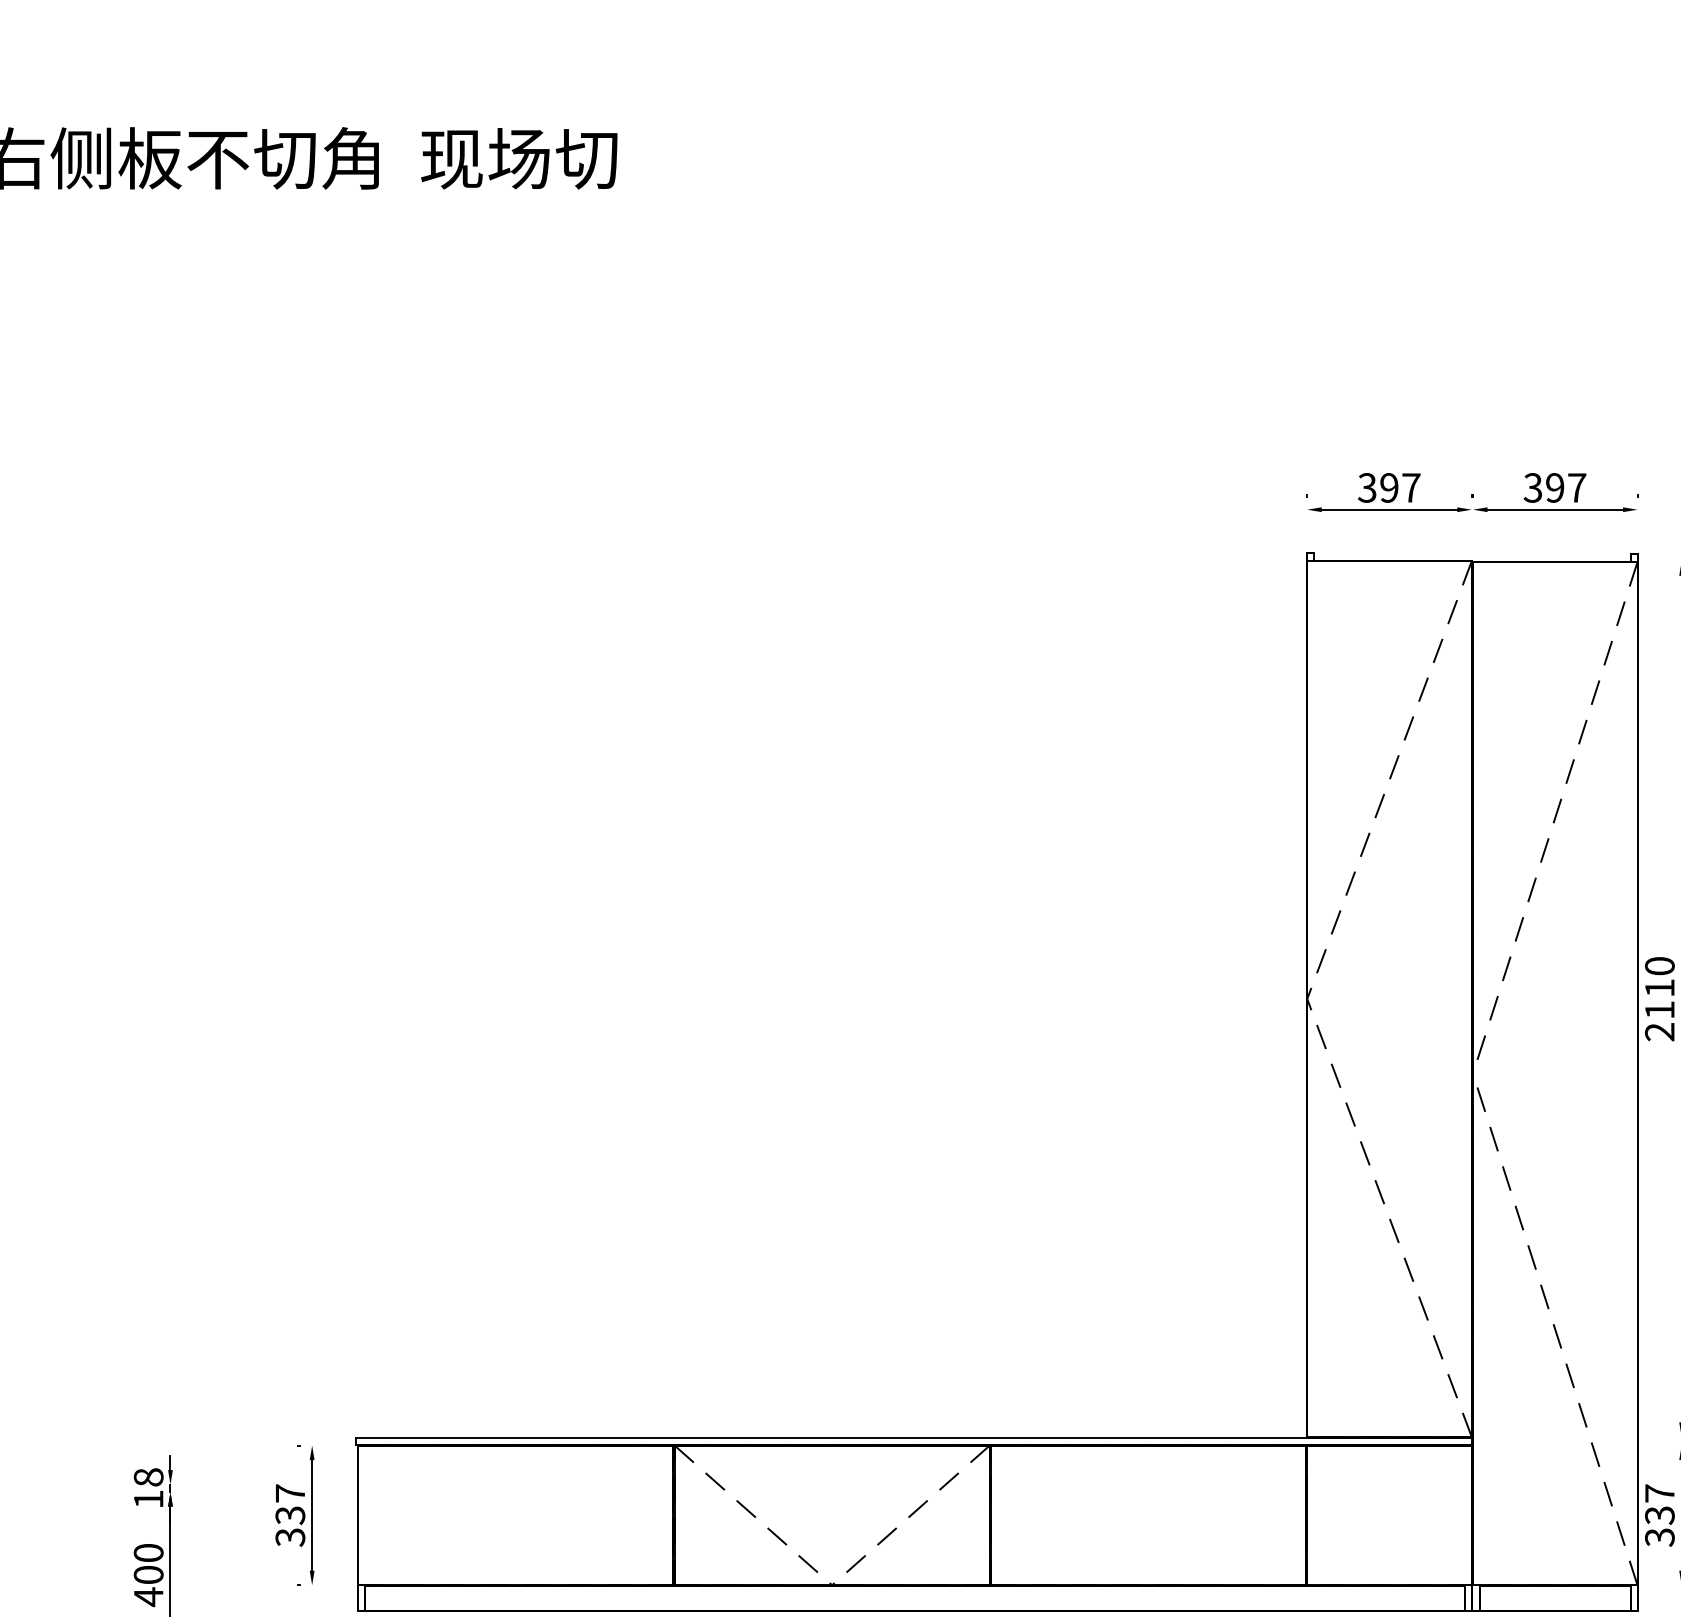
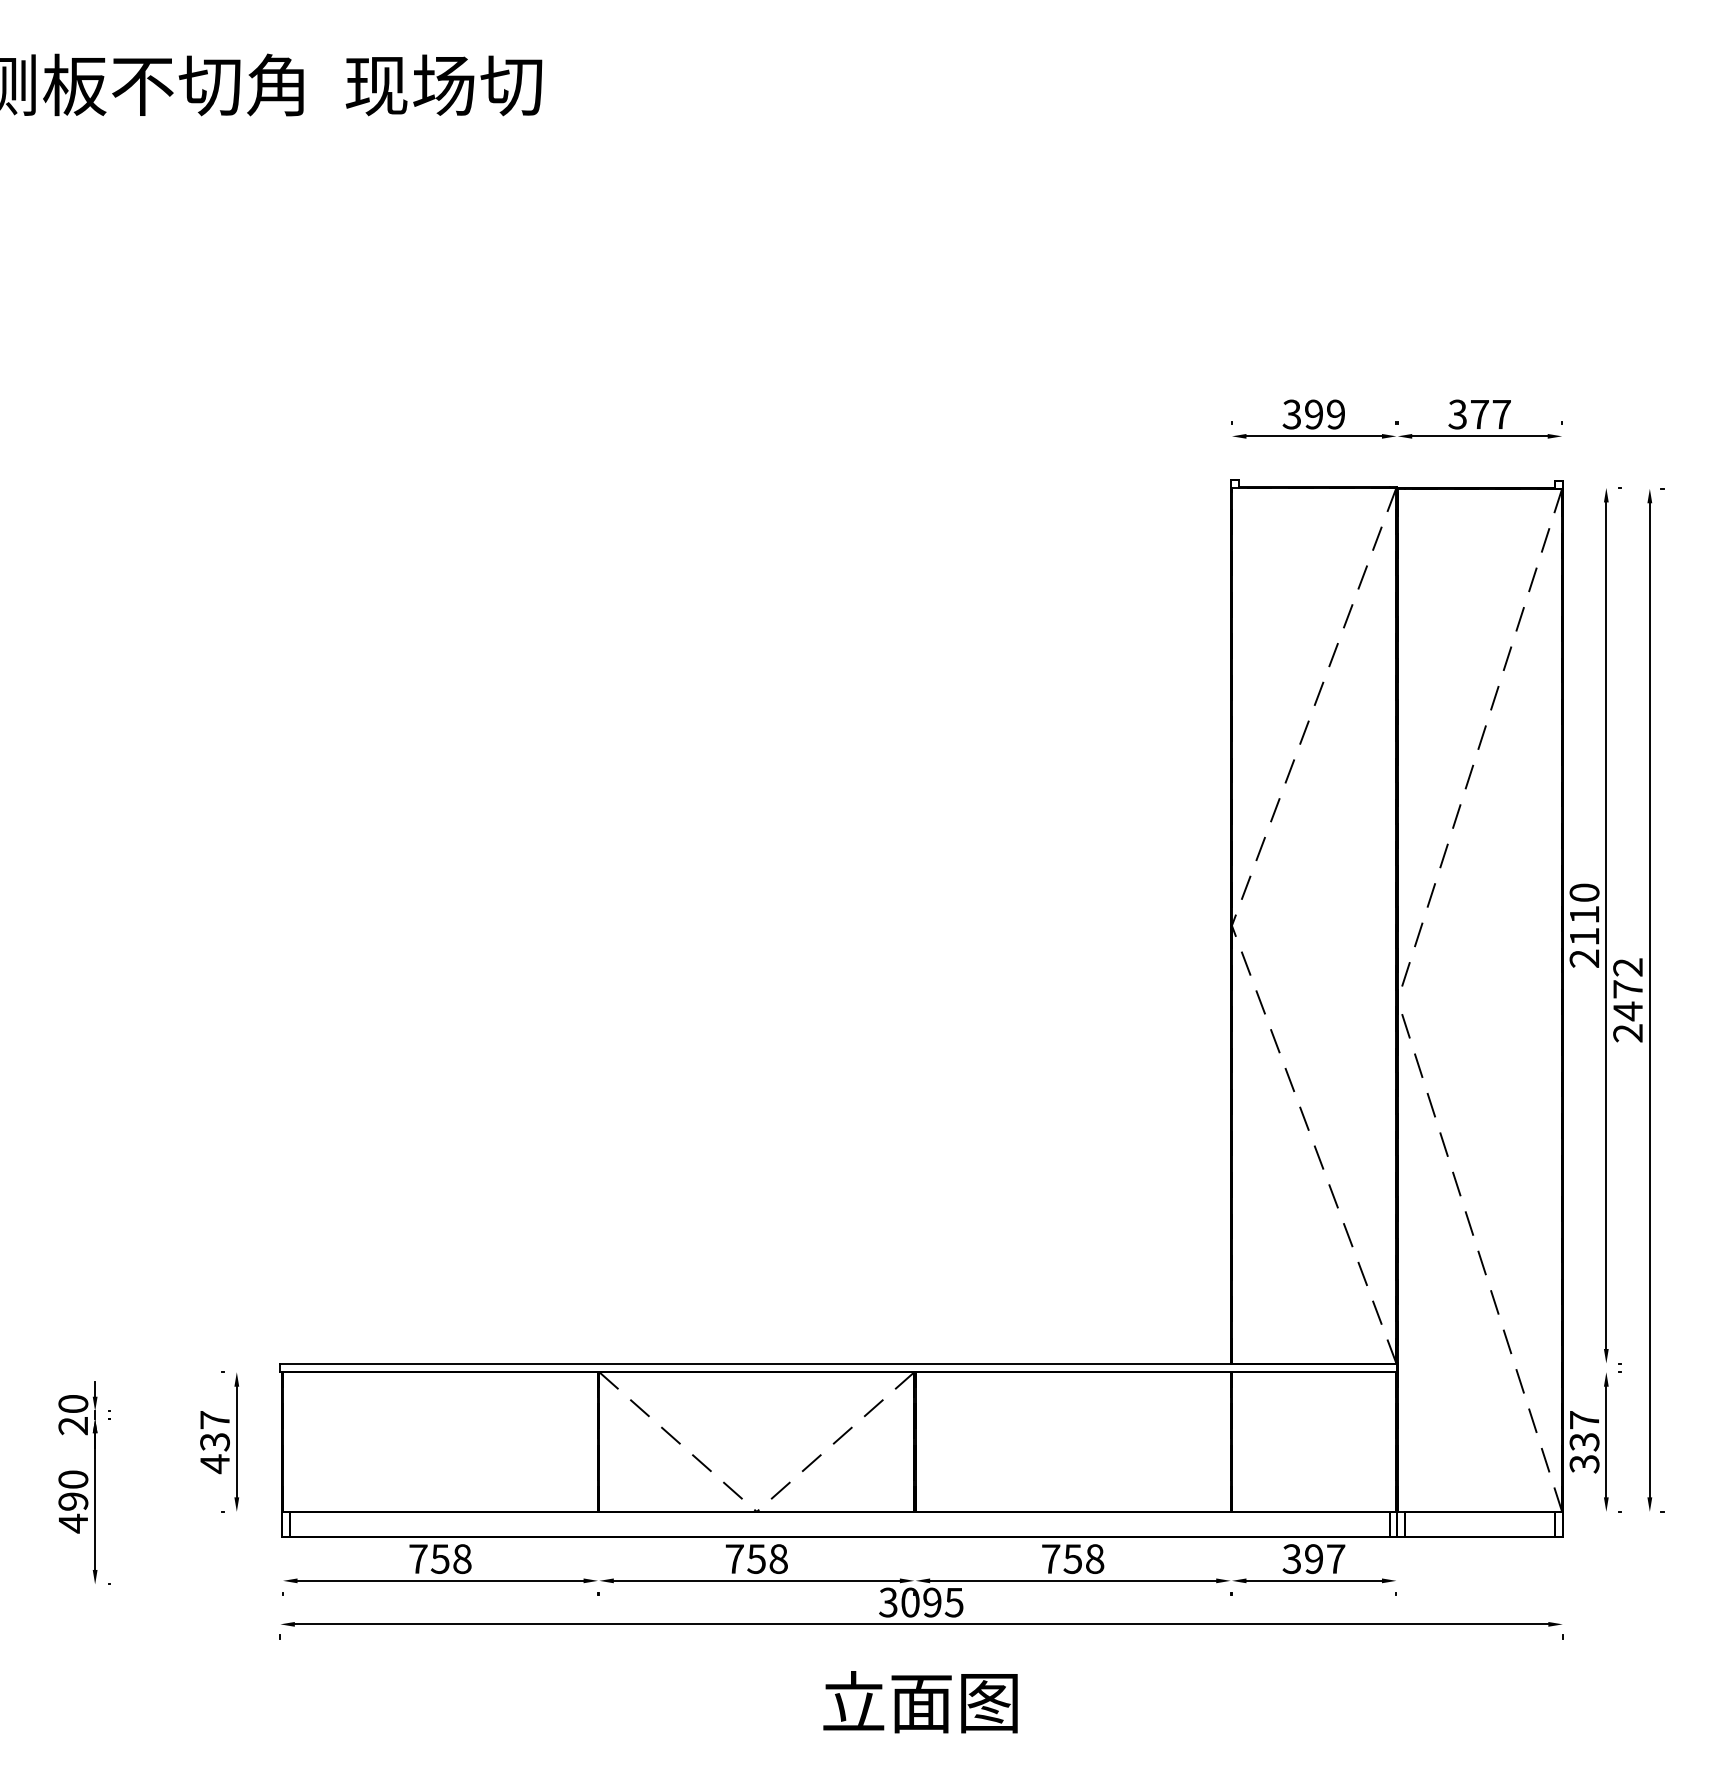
text: (1411, 487) -> (1336, 414), 397 -> 399
text: (1554, 487) -> (1479, 414), 397 -> 377
text: (148, 1487) -> (73, 1414), 18 -> 20
text: (289, 1537) -> (214, 1464), 337 -> 437
text: (148, 1574) -> (73, 1501), 400 -> 490

